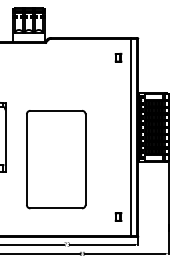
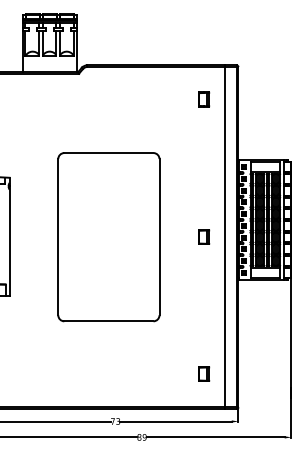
part: (118, 137) -> (204, 236), added
part: (56, 159) -> (109, 236), moved

